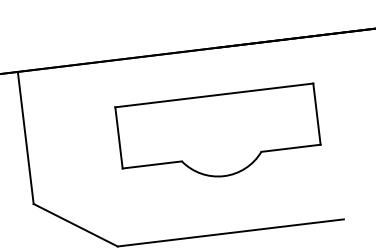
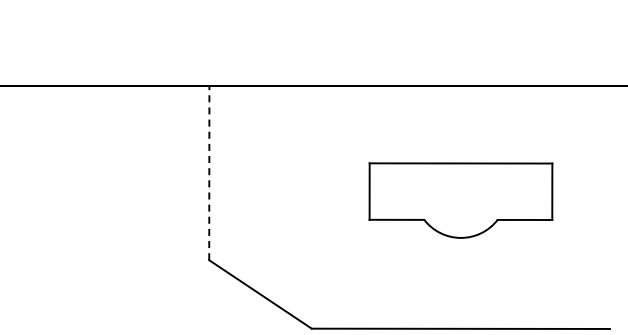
part: (218, 135) -> (460, 200), size x0.7
line: (25, 137) -> (209, 172), solid -> dashed

